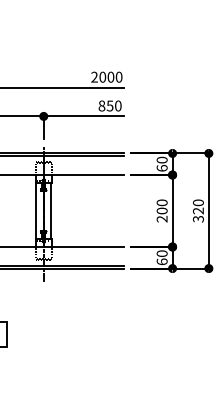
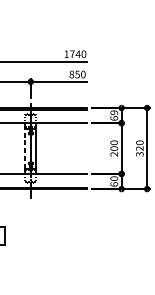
text: (102, 76) -> (72, 53), 2000 -> 1740
text: (161, 159) -> (113, 112), 60 -> 69
line: (36, 210) -> (25, 148), solid -> dashed

